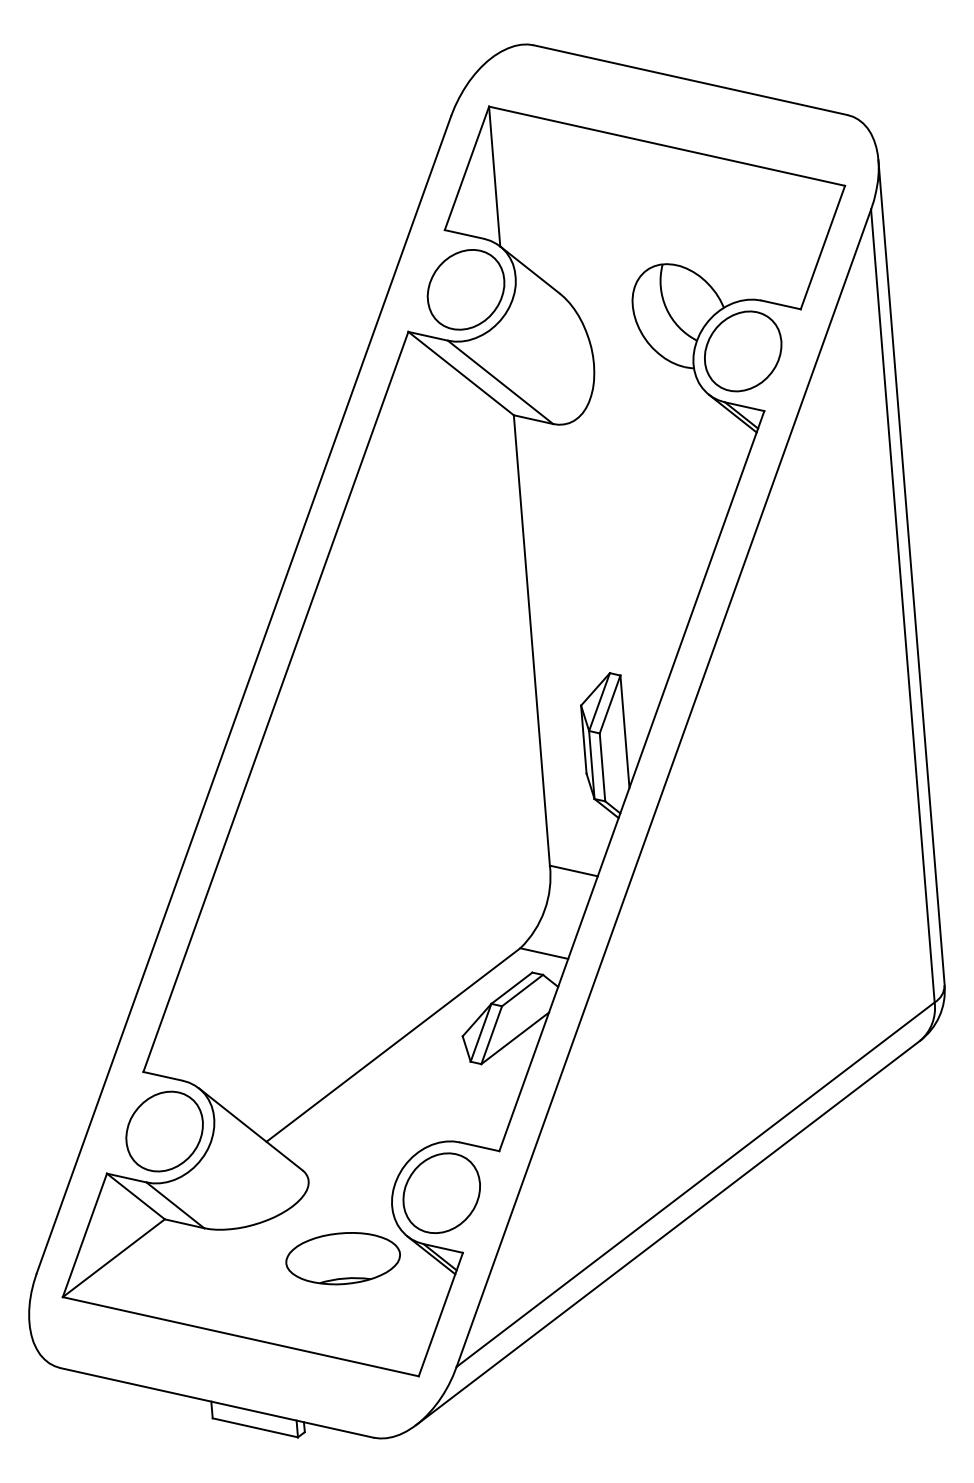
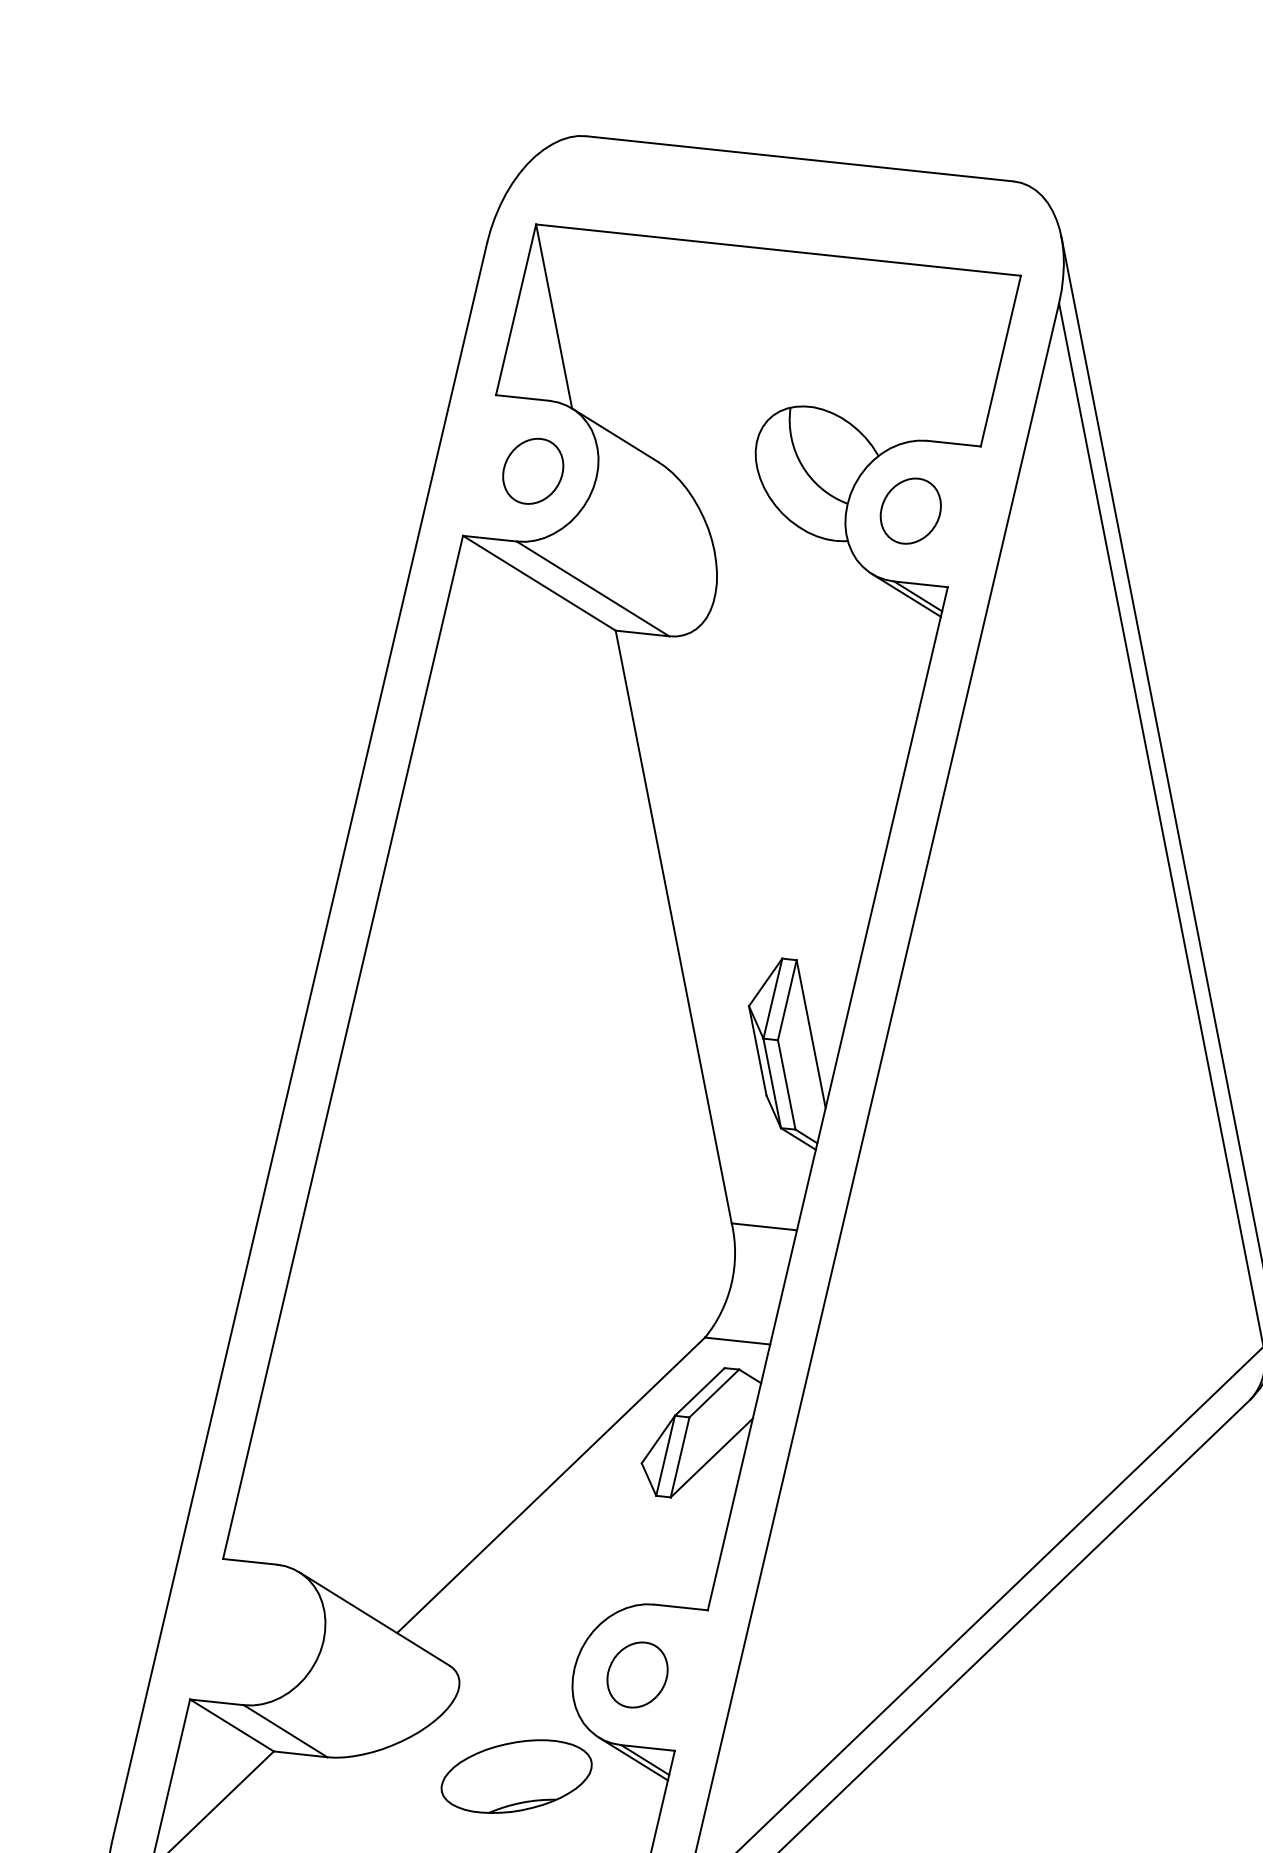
part: (465, 289) -> (532, 470), size x0.6
part: (743, 351) -> (911, 511), size x0.6
part: (164, 1131) -> (260, 1634), removed
part: (441, 1193) -> (637, 1675), size x0.6

